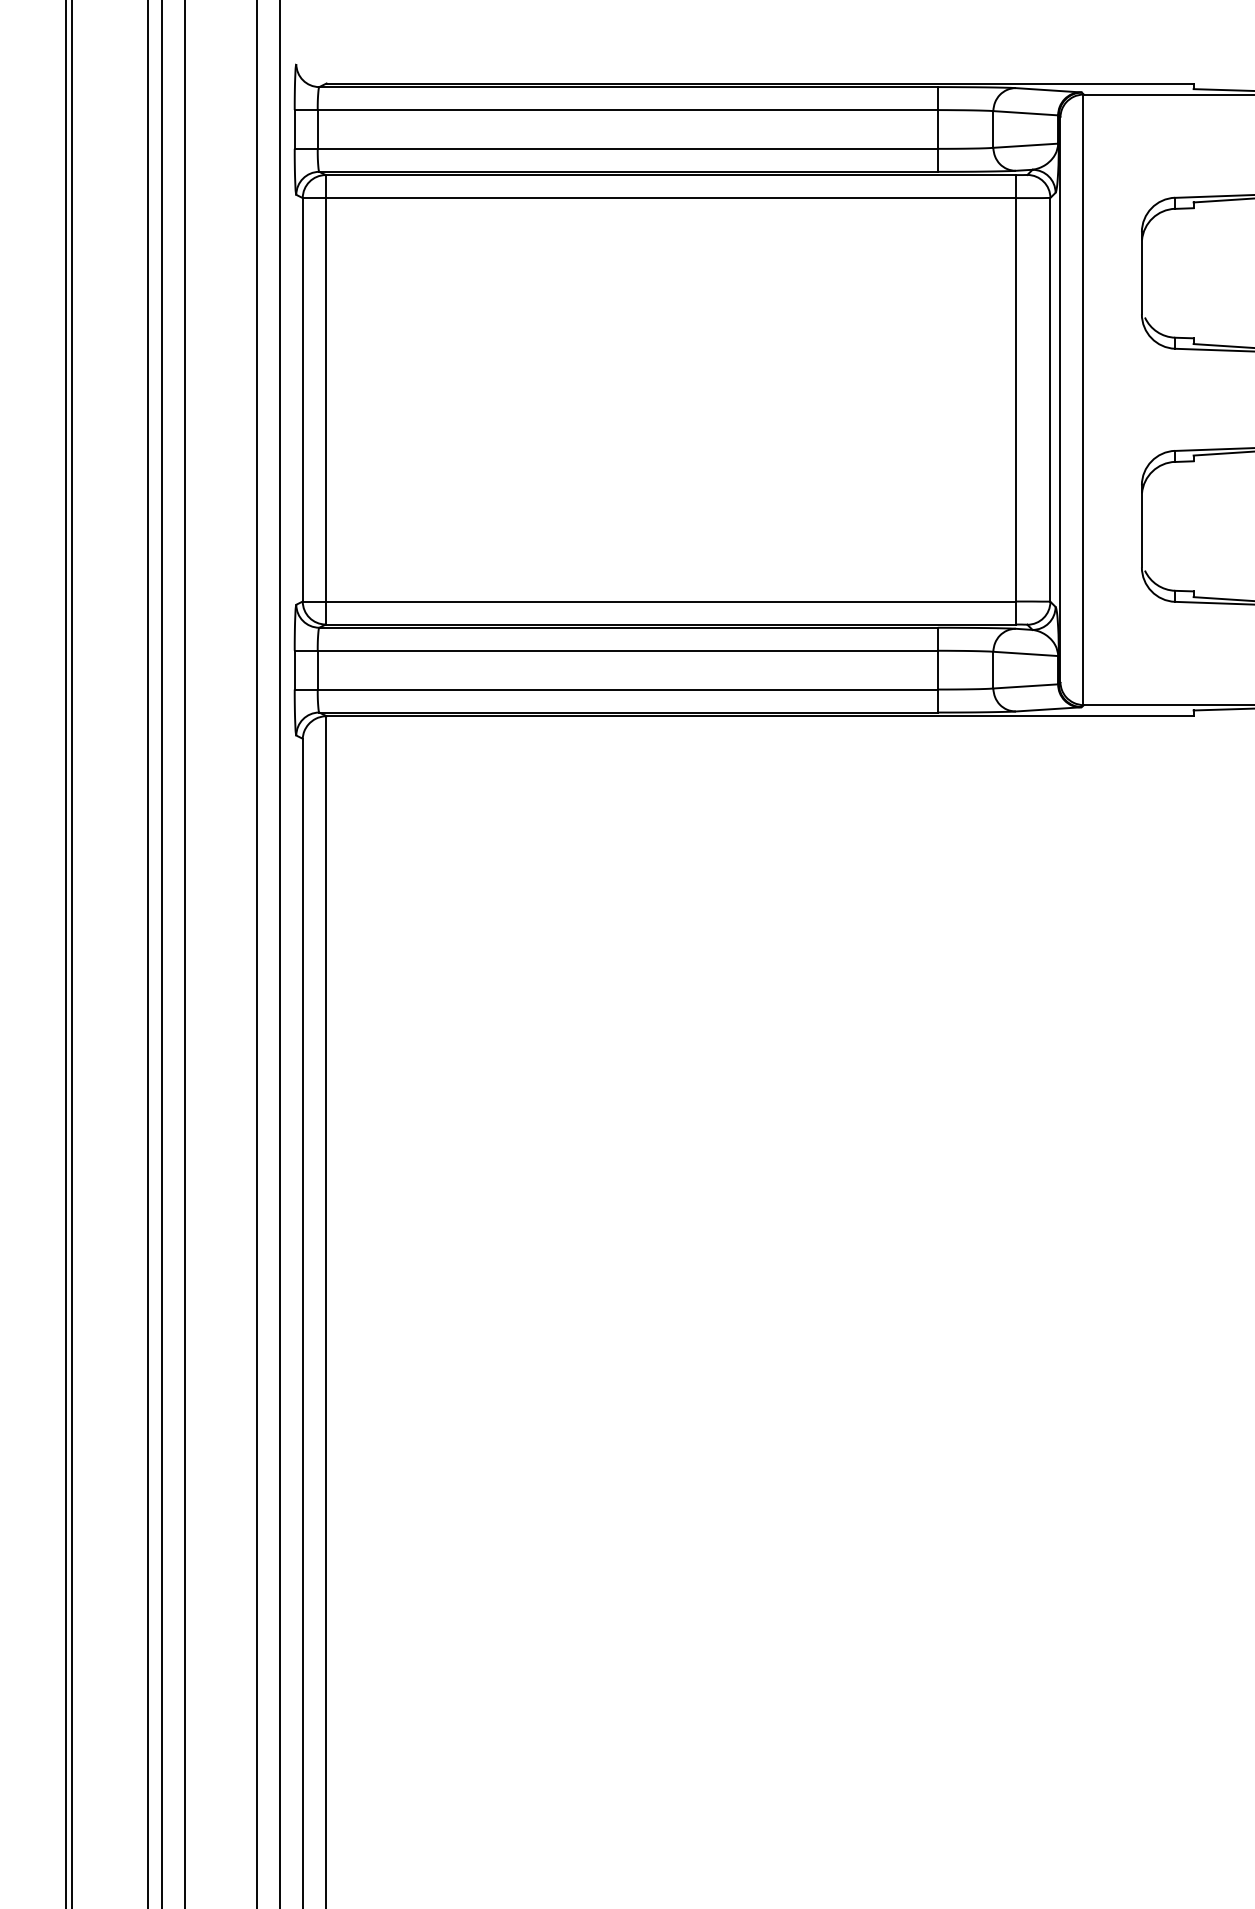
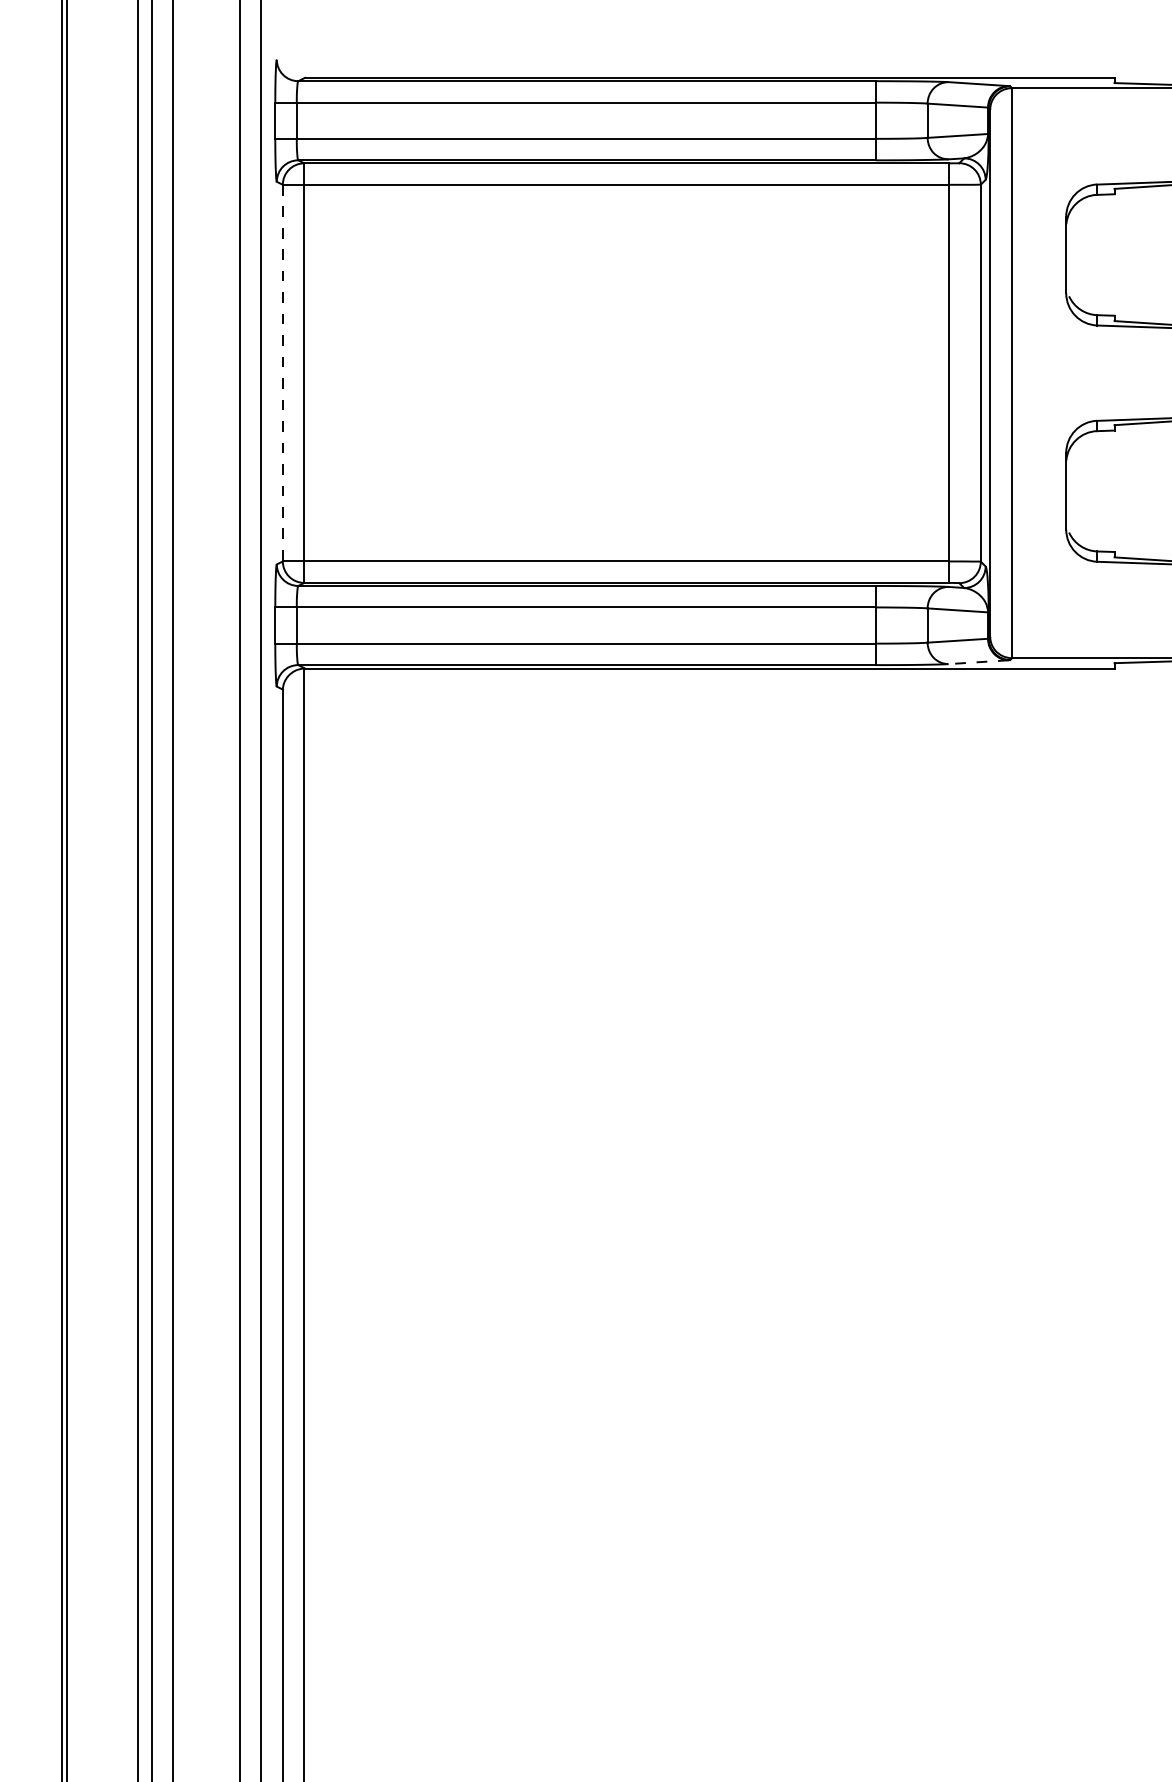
line: (302, 399) -> (282, 372), solid -> dashed
line: (1047, 709) -> (978, 662), solid -> dashed

